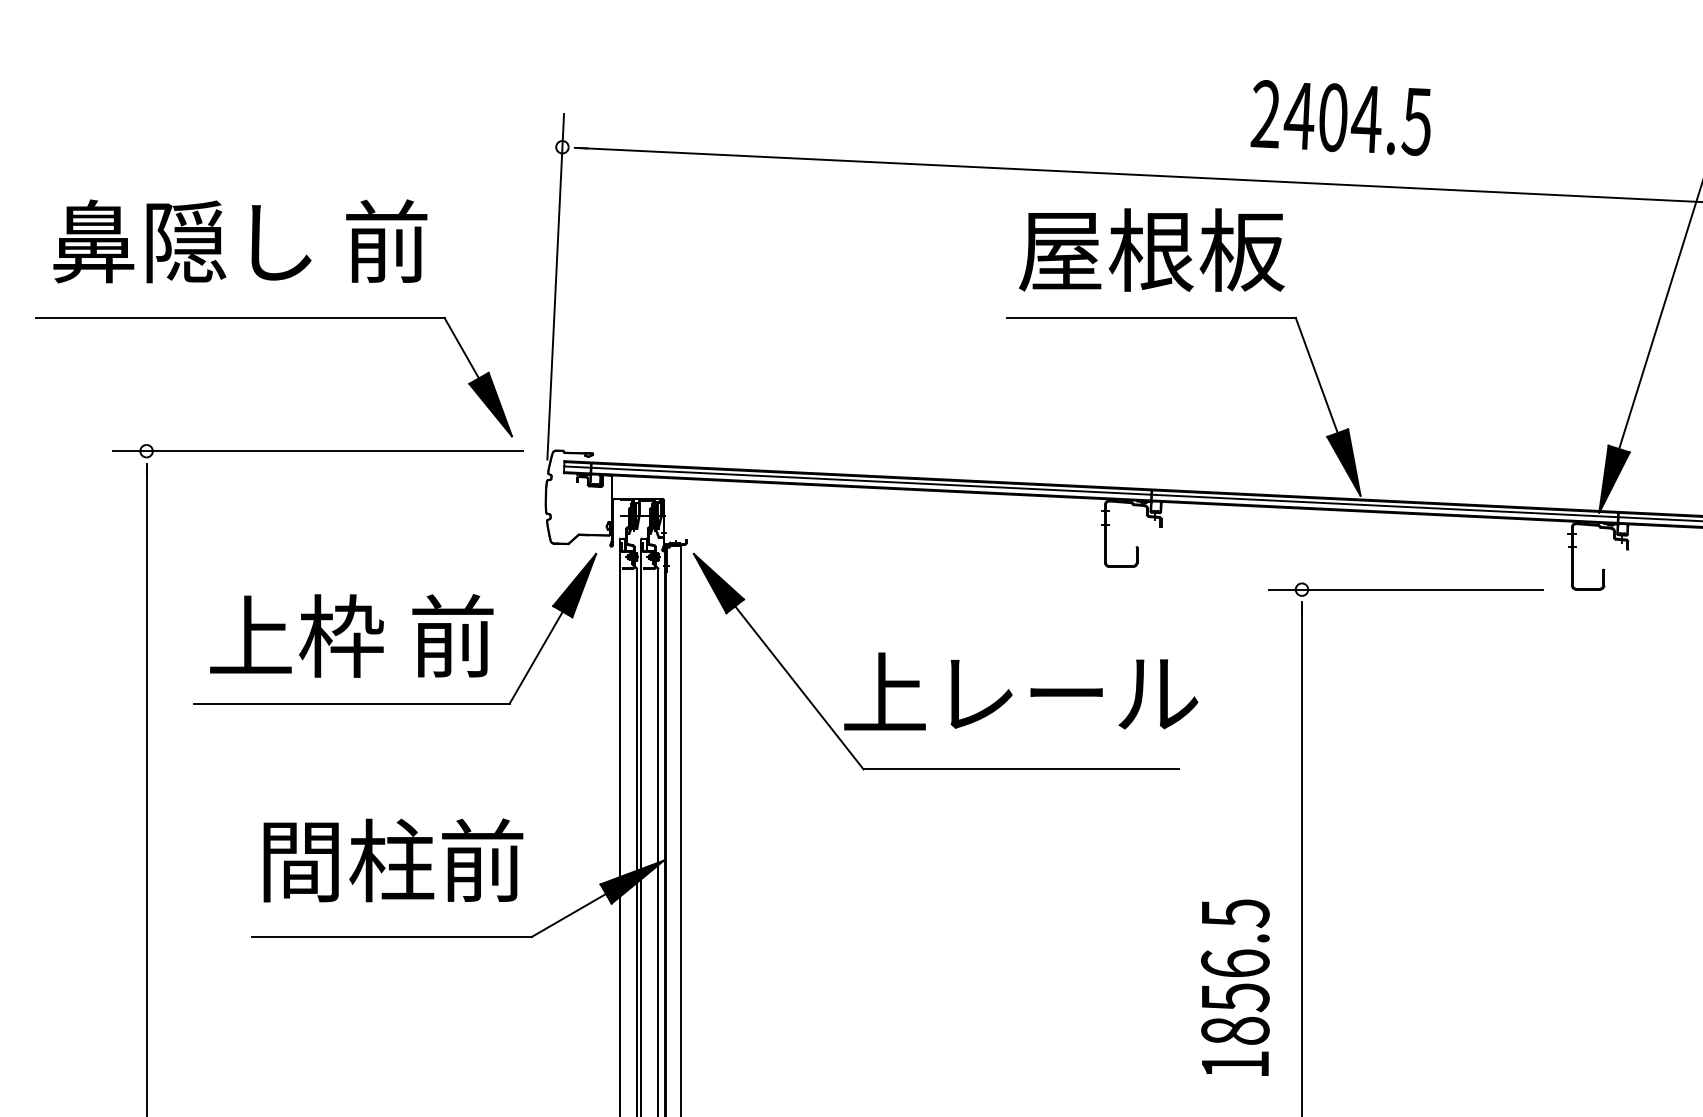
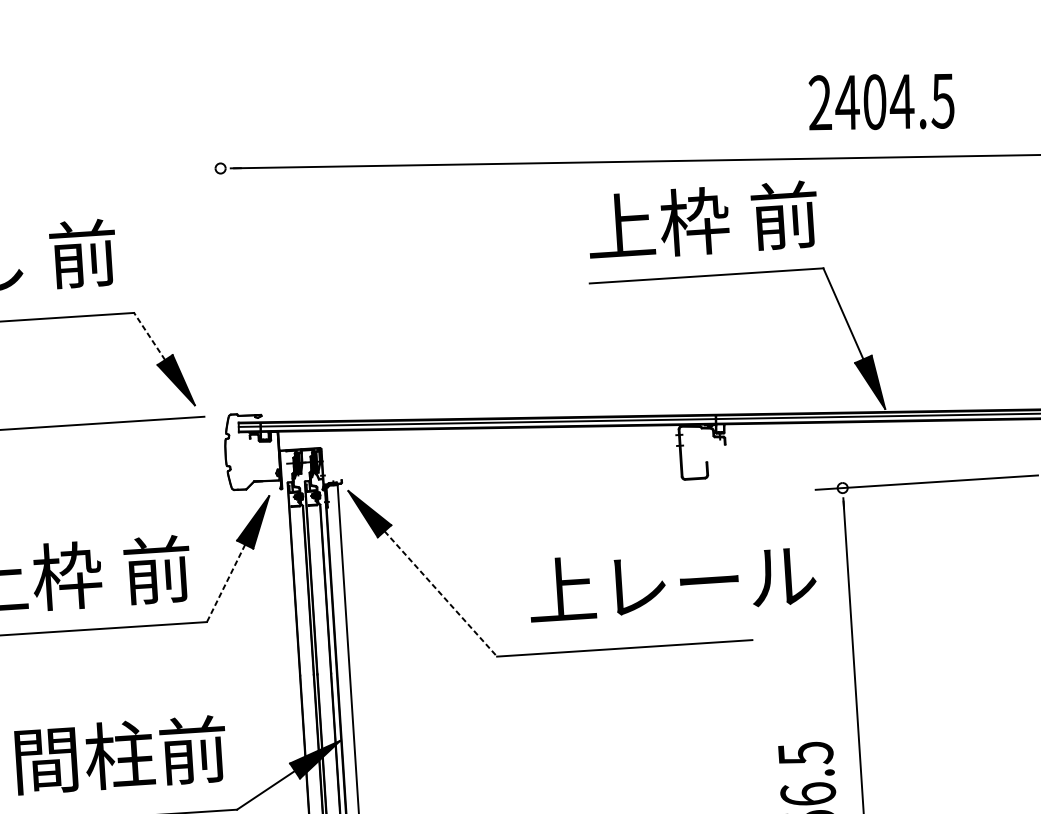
text: (1340, 118) -> (880, 102), moved
text: (1151, 249) -> (703, 220), 屋根板 -> 上枠 前
line: (555, 286) -> (222, 281), removed
line: (461, 348) -> (149, 336), solid -> dashed
line: (535, 658) -> (225, 583), solid -> dashed
line: (799, 687) -> (440, 593), solid -> dashed
text: (1021, 691) -> (672, 581), moved

